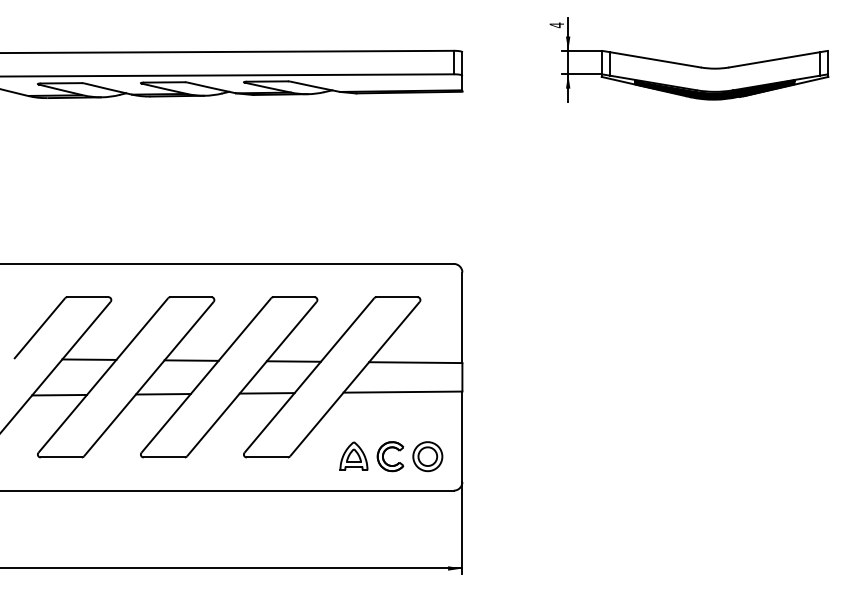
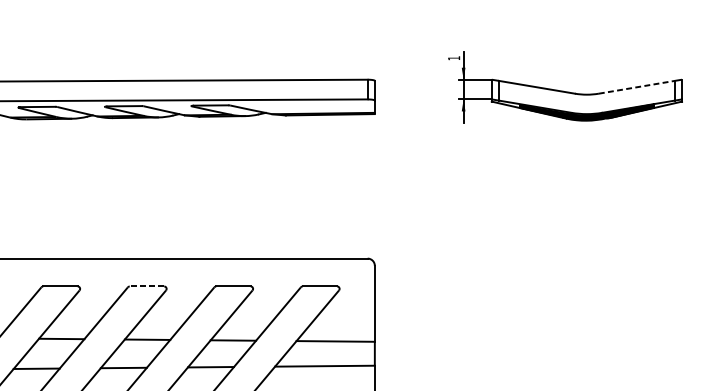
text: (556, 25) -> (453, 58), 4 -> 1
line: (774, 59) -> (636, 86), solid -> dashed
line: (190, 297) -> (146, 286), solid -> dashed

